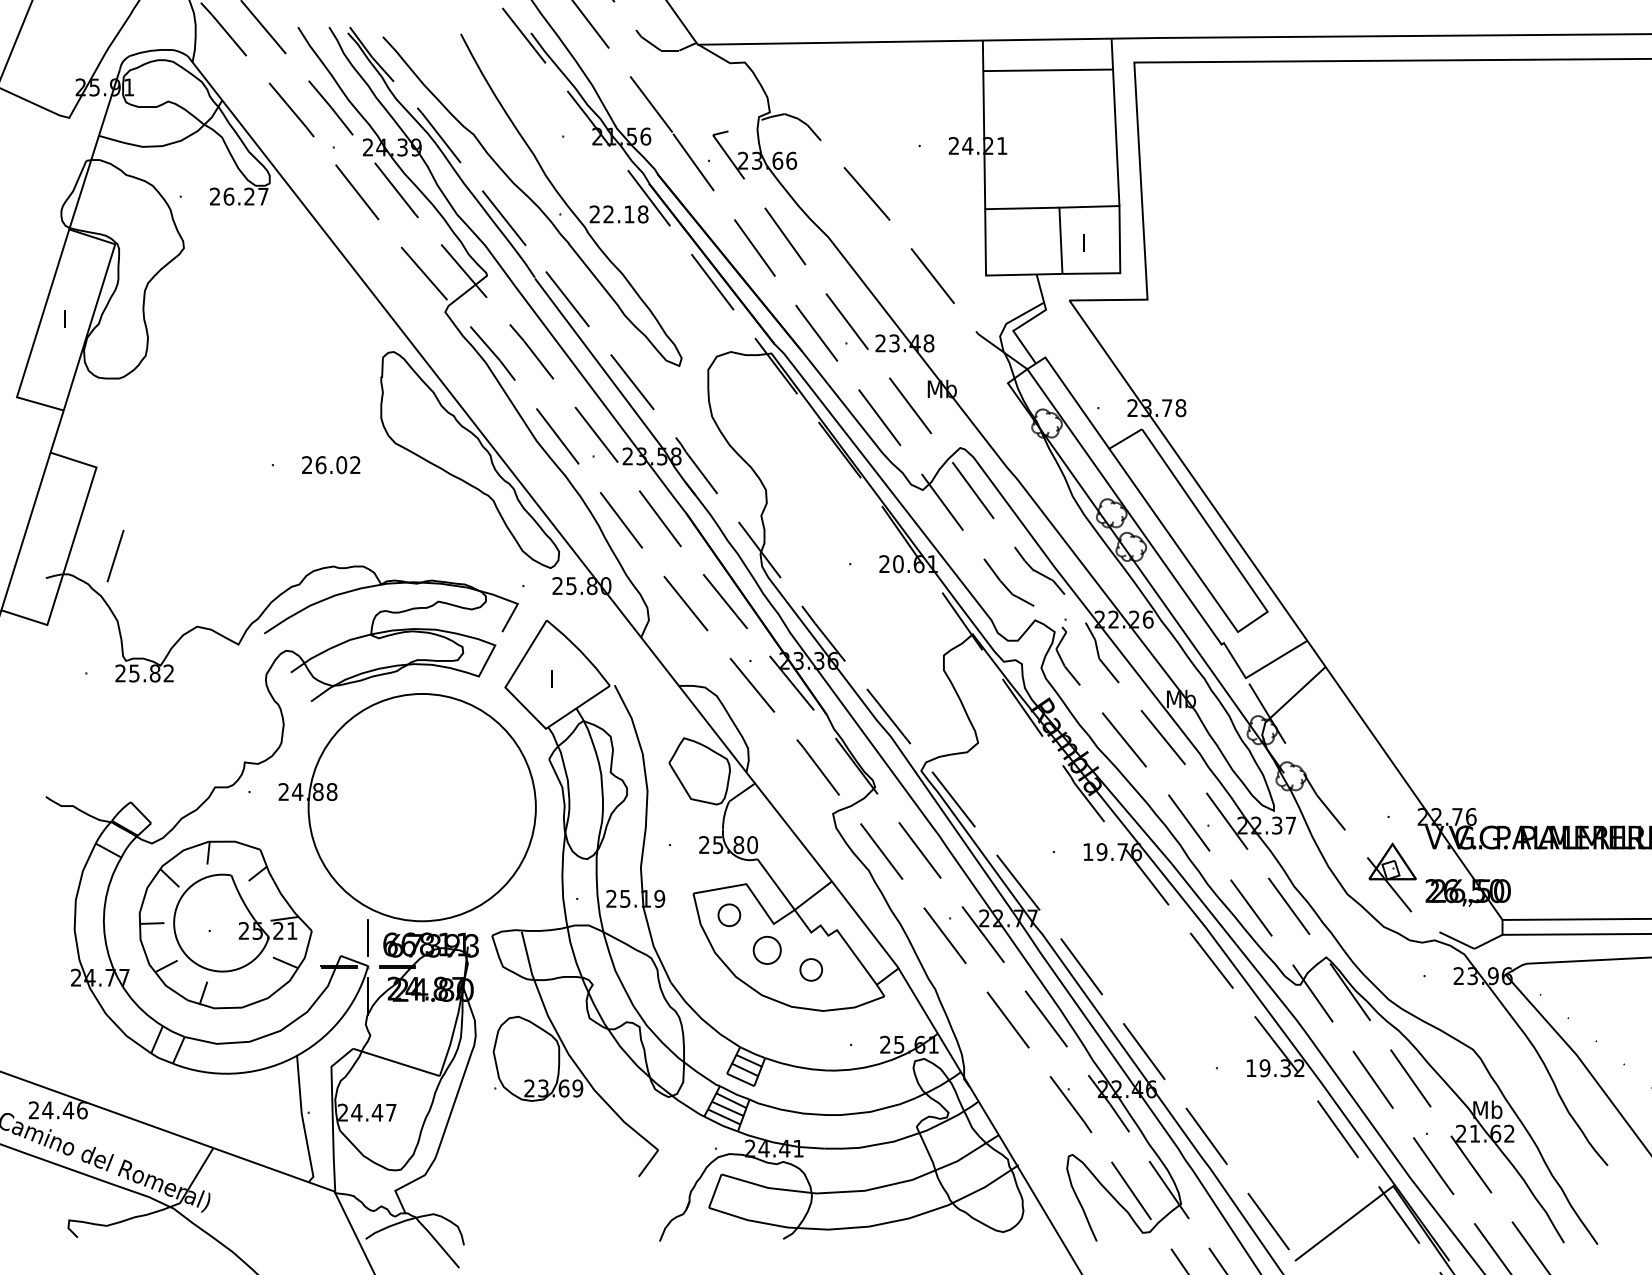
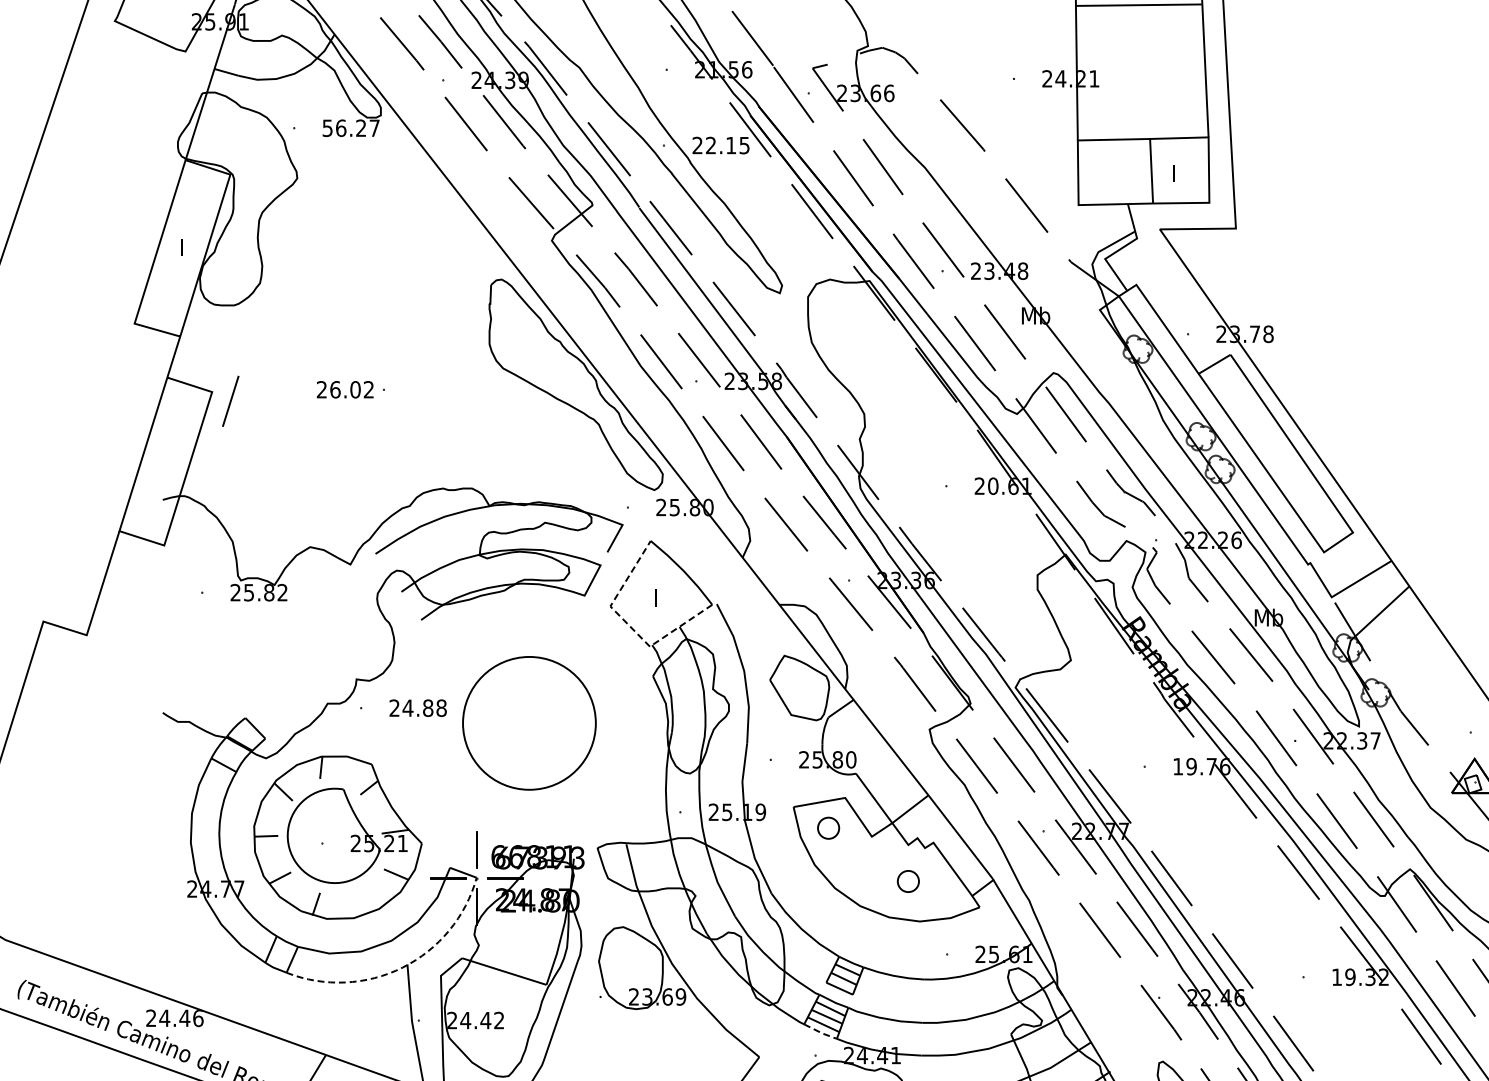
text: (215, 196) -> (328, 128), 26.27 -> 56.27
text: (642, 214) -> (743, 145), 22.18 -> 22.15
text: (331, 465) -> (345, 390), moved
line: (115, 555) -> (230, 400), moved
line: (524, 707) -> (629, 625), solid -> dashed
circle: (421, 807) -> (528, 723), size x0.6
circle: (766, 949) -> (864, 861), removed
arc: (292, 1058) -> (403, 967), solid -> dashed
text: (391, 1112) -> (499, 1020), 24.47 -> 24.42
line: (721, 1125) -> (820, 1033), solid -> dashed

